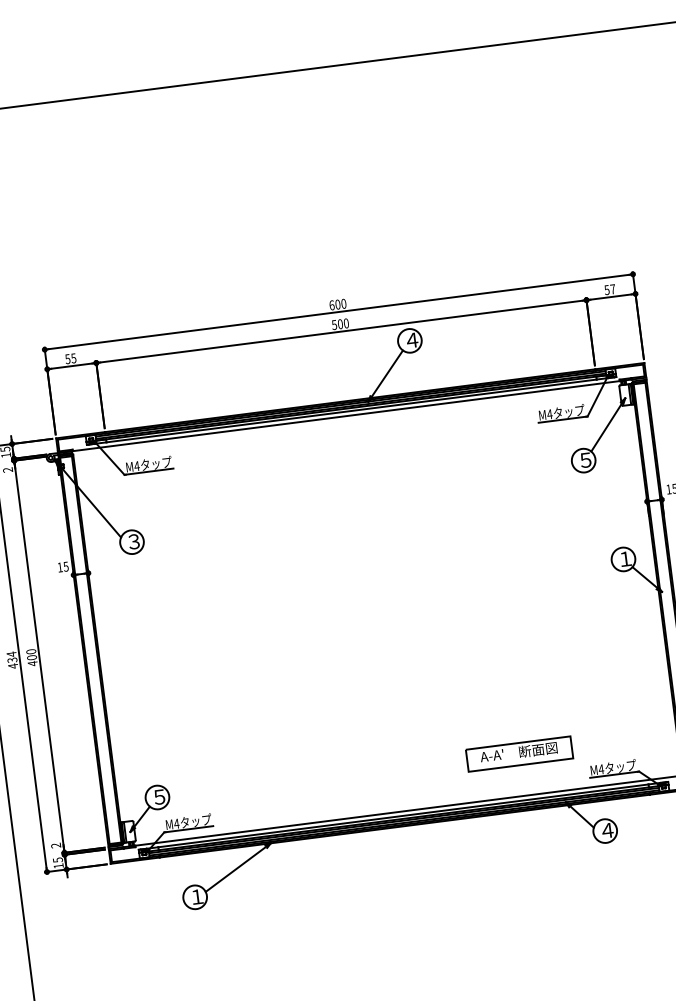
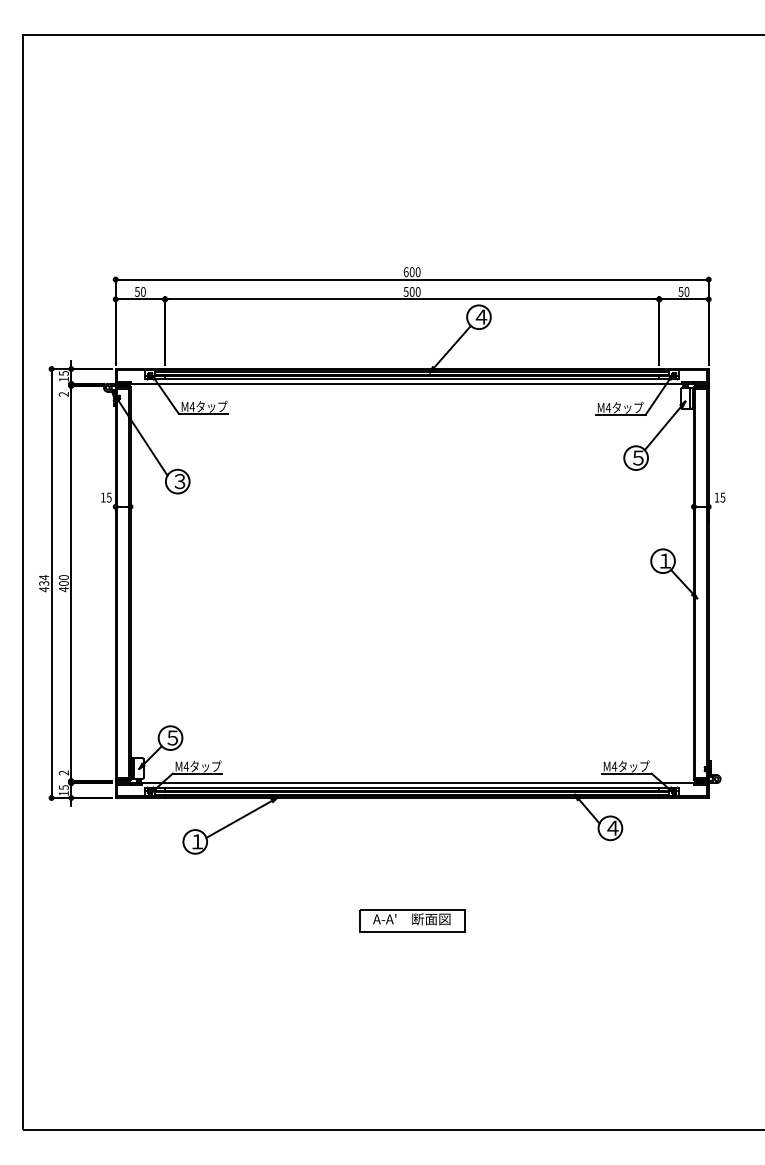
text: (612, 288) -> (686, 291), 57 -> 50
text: (72, 358) -> (142, 291), 55 -> 50
part: (519, 753) -> (412, 920), moved

